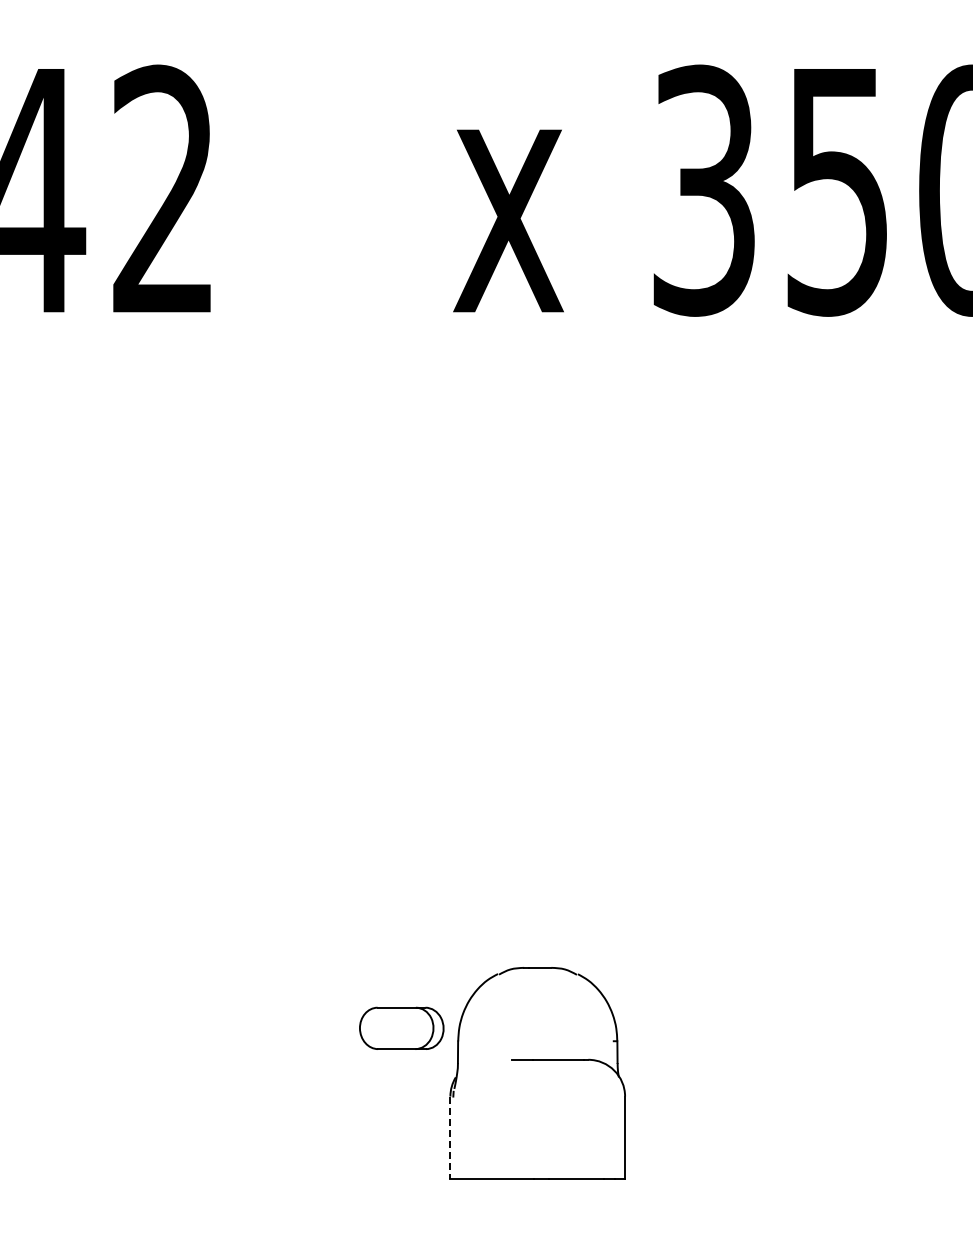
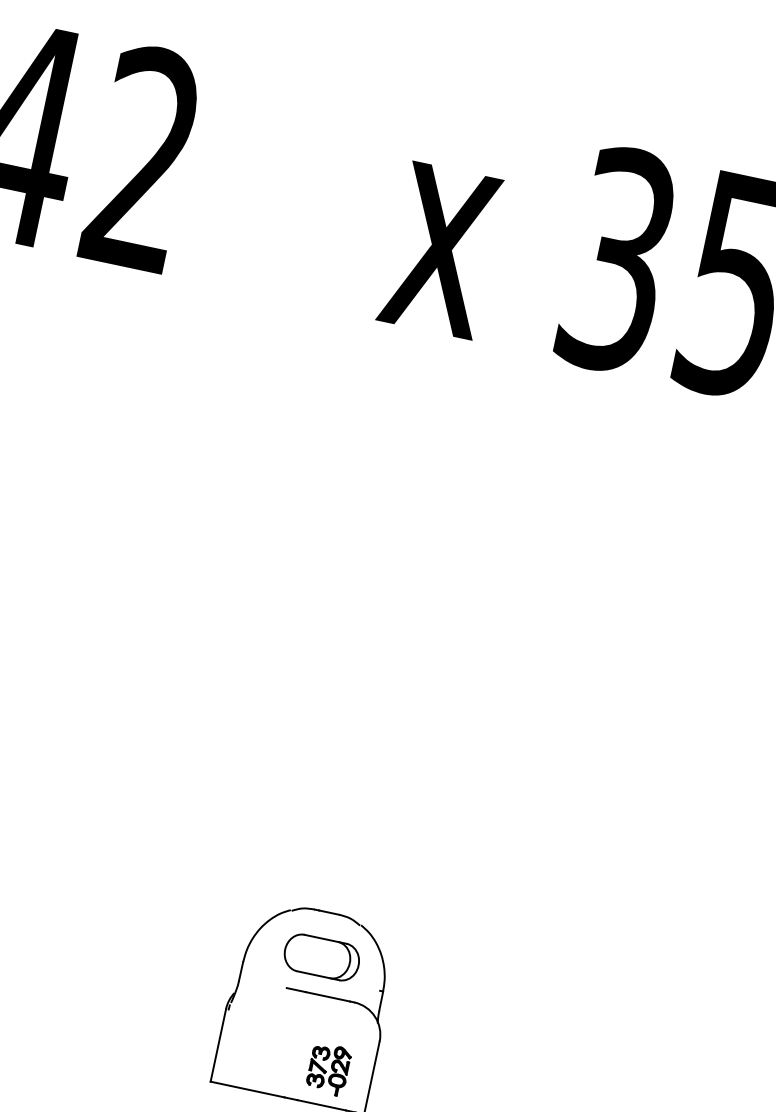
part: (401, 1027) -> (321, 956), moved
part: (576, 1137) -> (329, 1068), added
line: (450, 1138) -> (218, 1045), dashed -> solid

